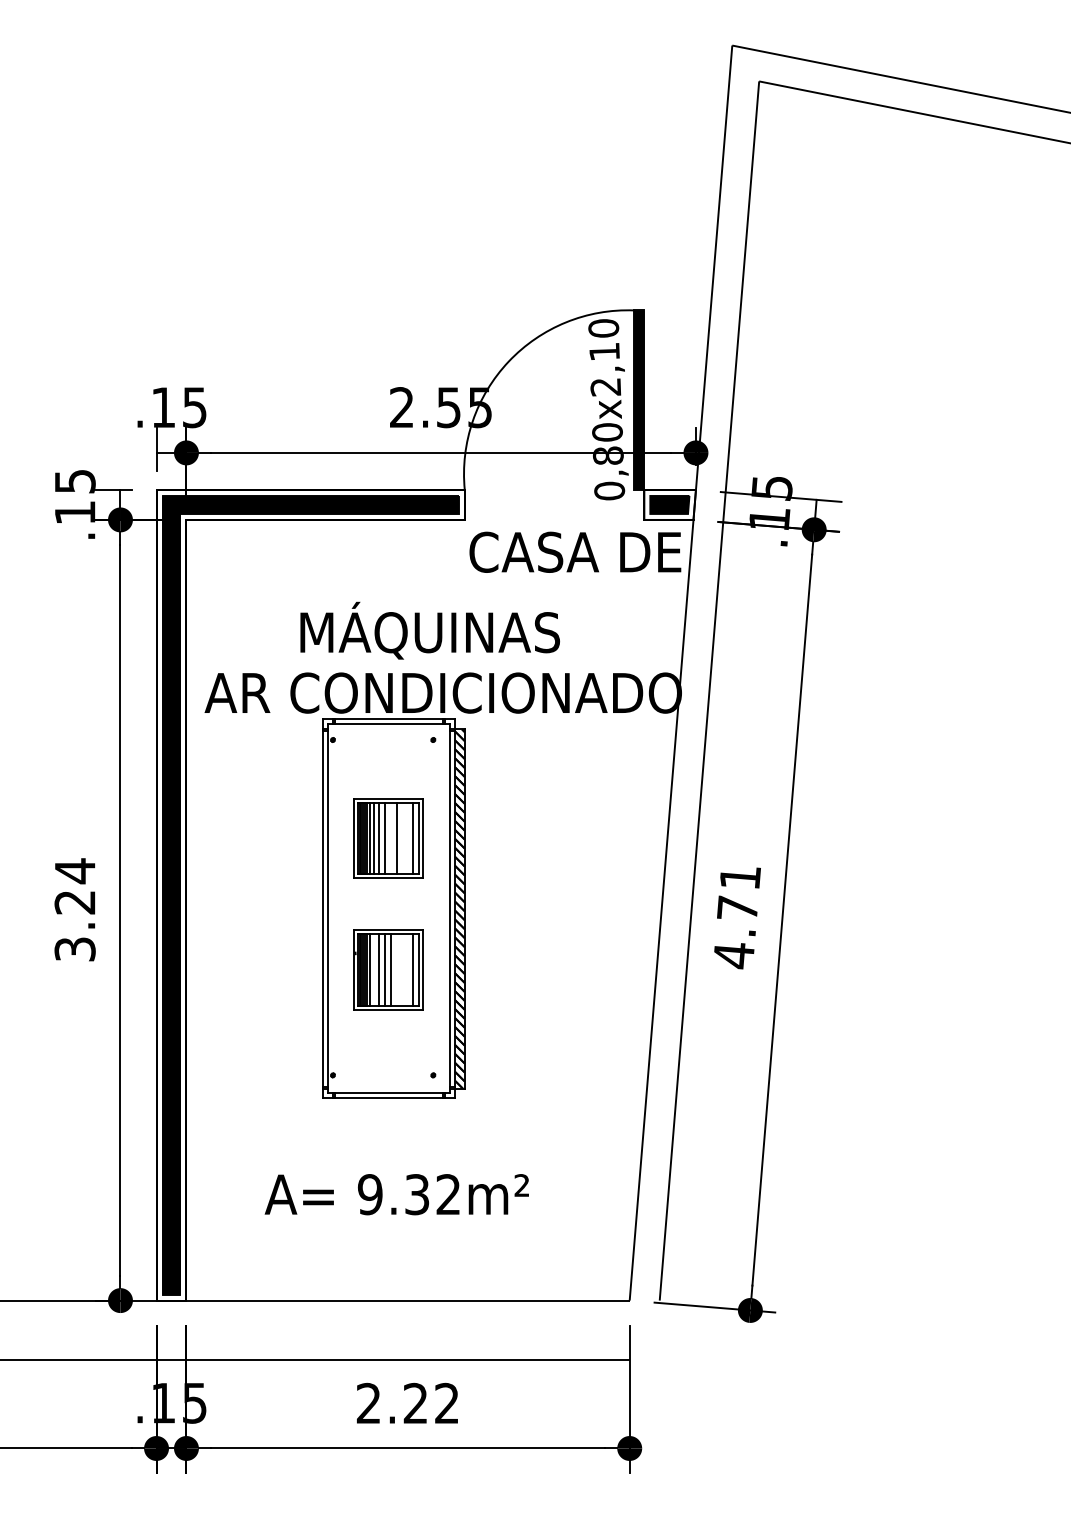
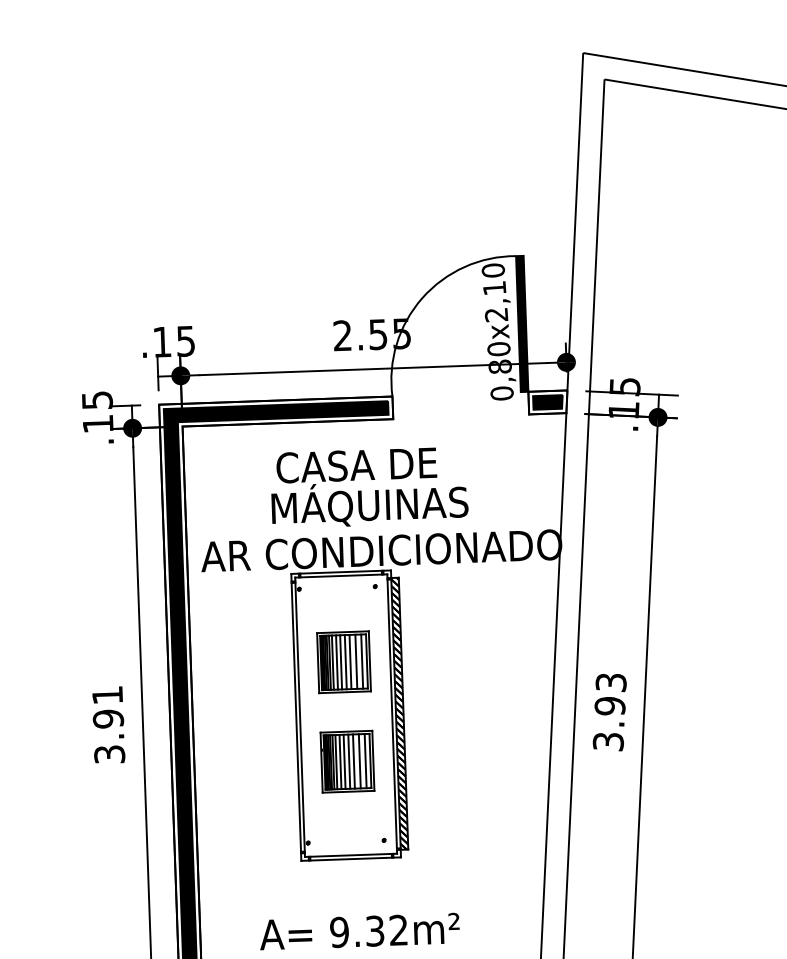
text: (575, 551) -> (356, 464), moved
line: (390, 838) -> (345, 662), added
line: (404, 838) -> (356, 661), added
text: (74, 886) -> (107, 706), 3.24 -> 3.91
text: (736, 917) -> (609, 712), 4.71 -> 3.93
line: (373, 969) -> (336, 761), added
line: (397, 969) -> (354, 761), added
line: (404, 969) -> (359, 761), added

